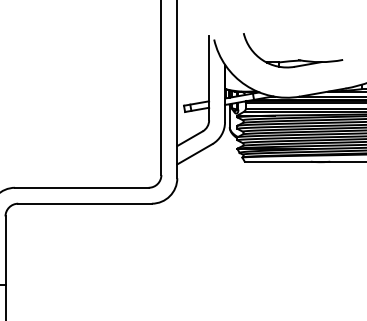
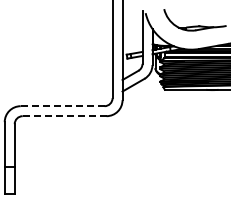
line: (81, 188) -> (62, 106), solid -> dashed
line: (84, 204) -> (64, 116), solid -> dashed

